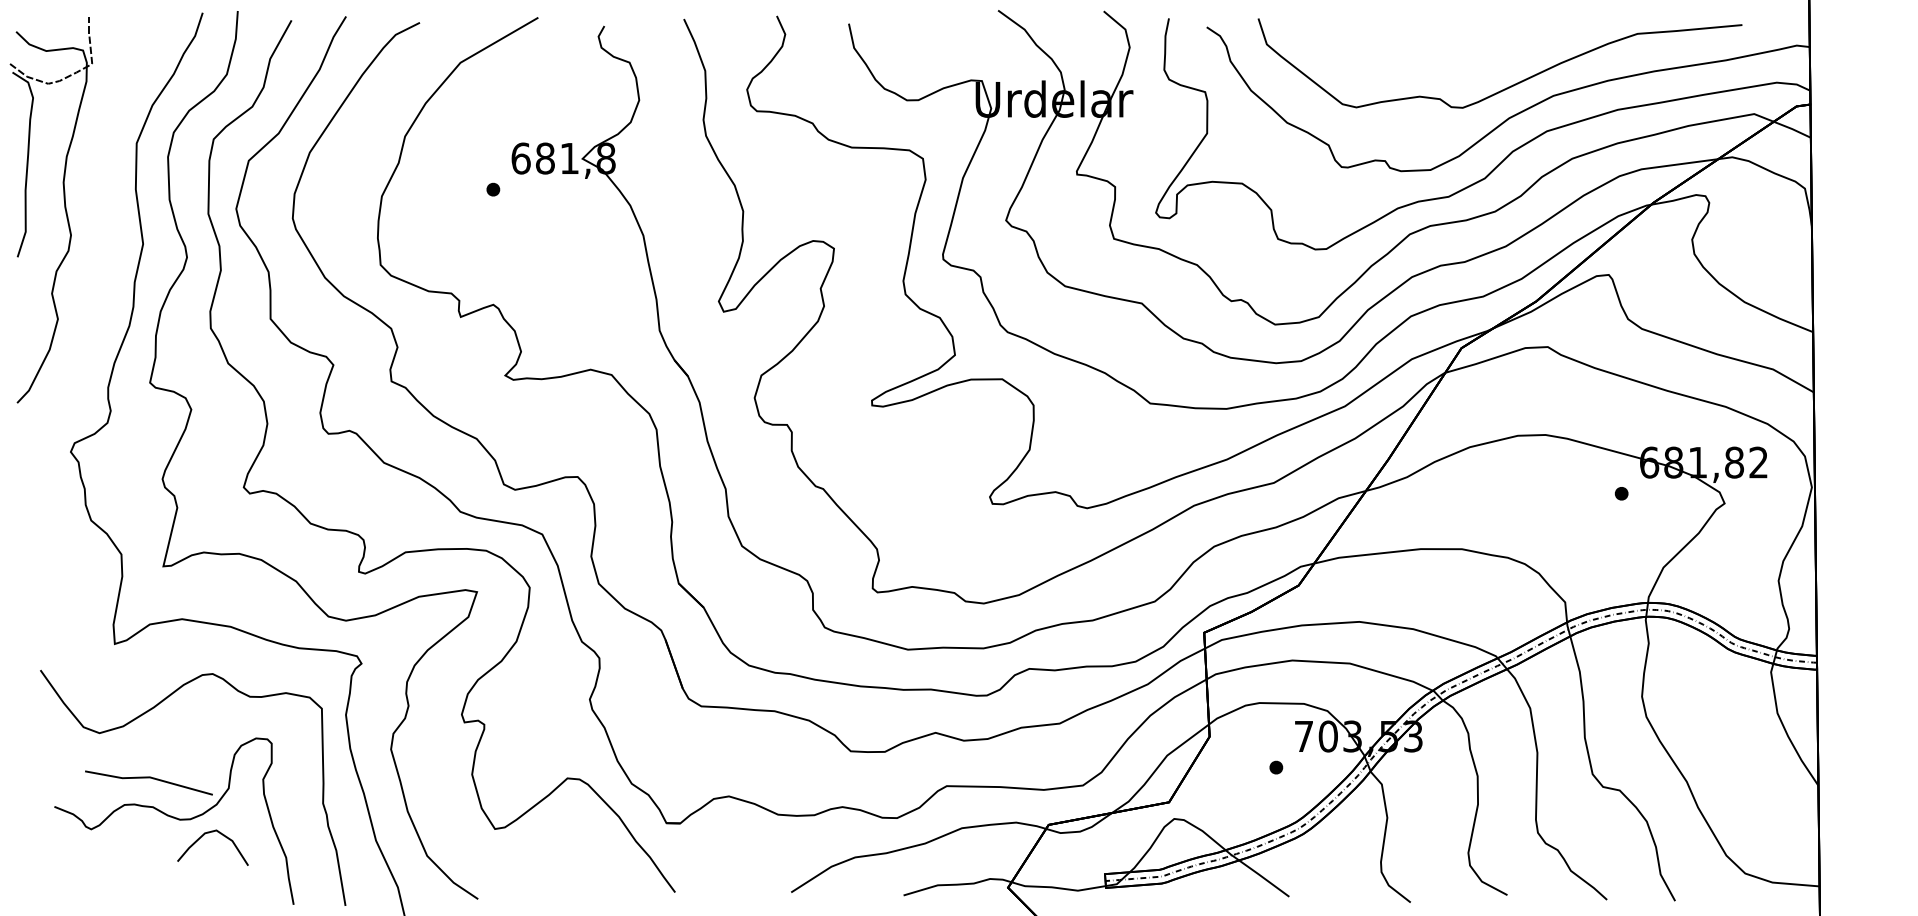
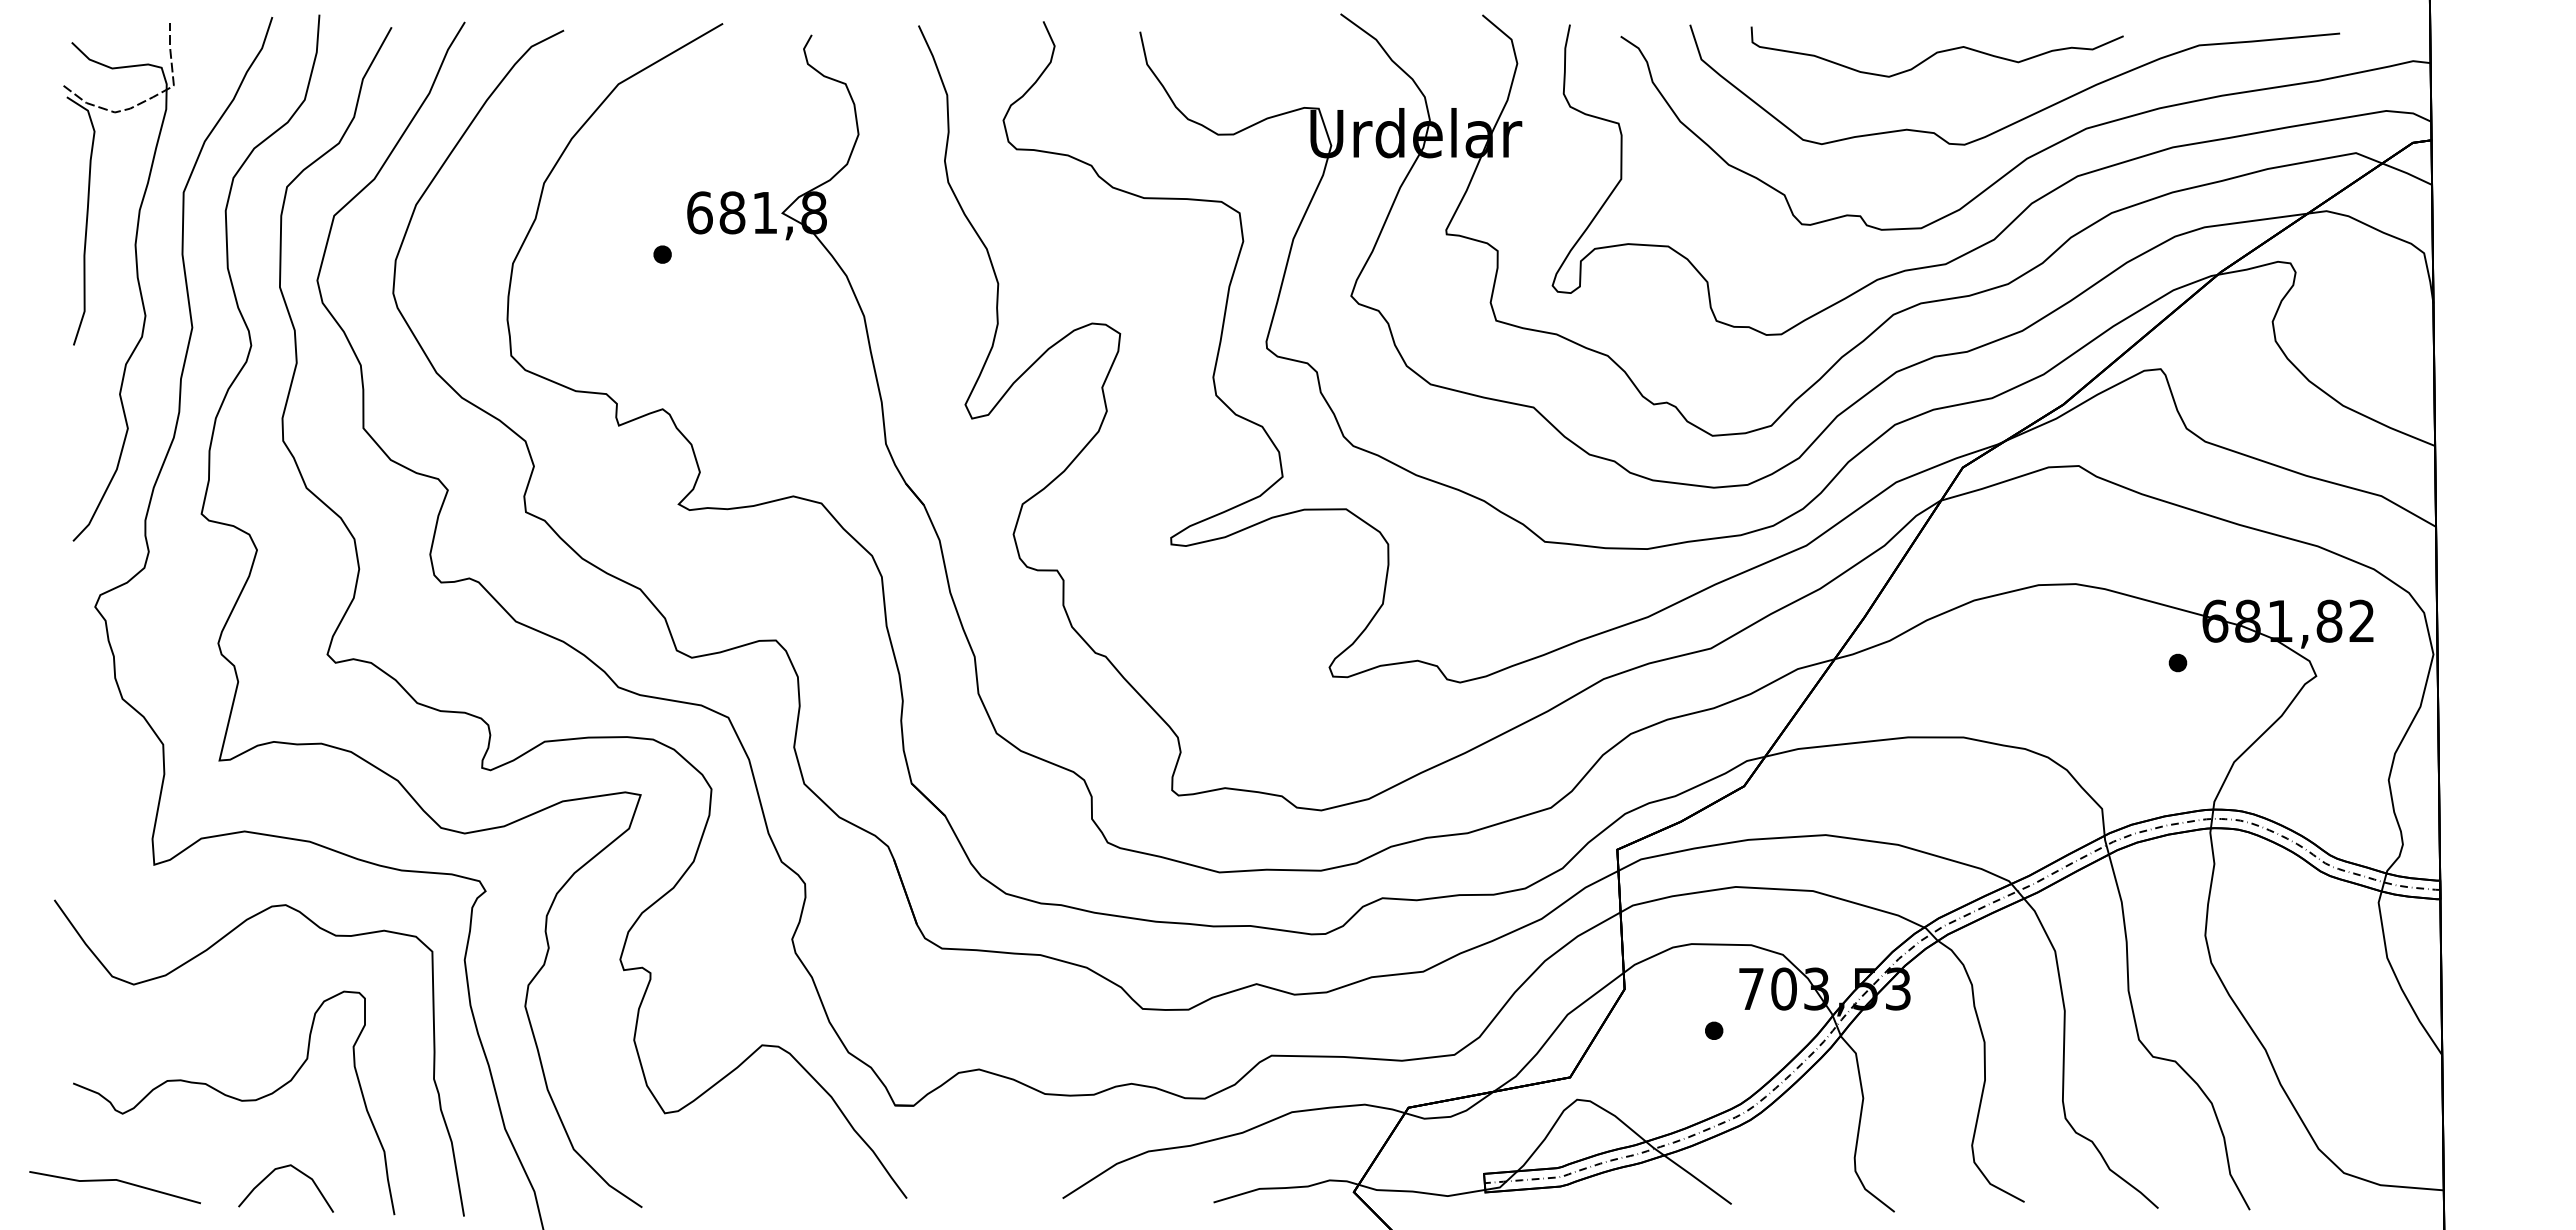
curve: (1441, 38) -> (1936, 51), added
part: (64, 206) -> (136, 277), moved
line: (150, 778) -> (117, 1181), moved
curve: (202, 836) -> (272, 1173), moved

